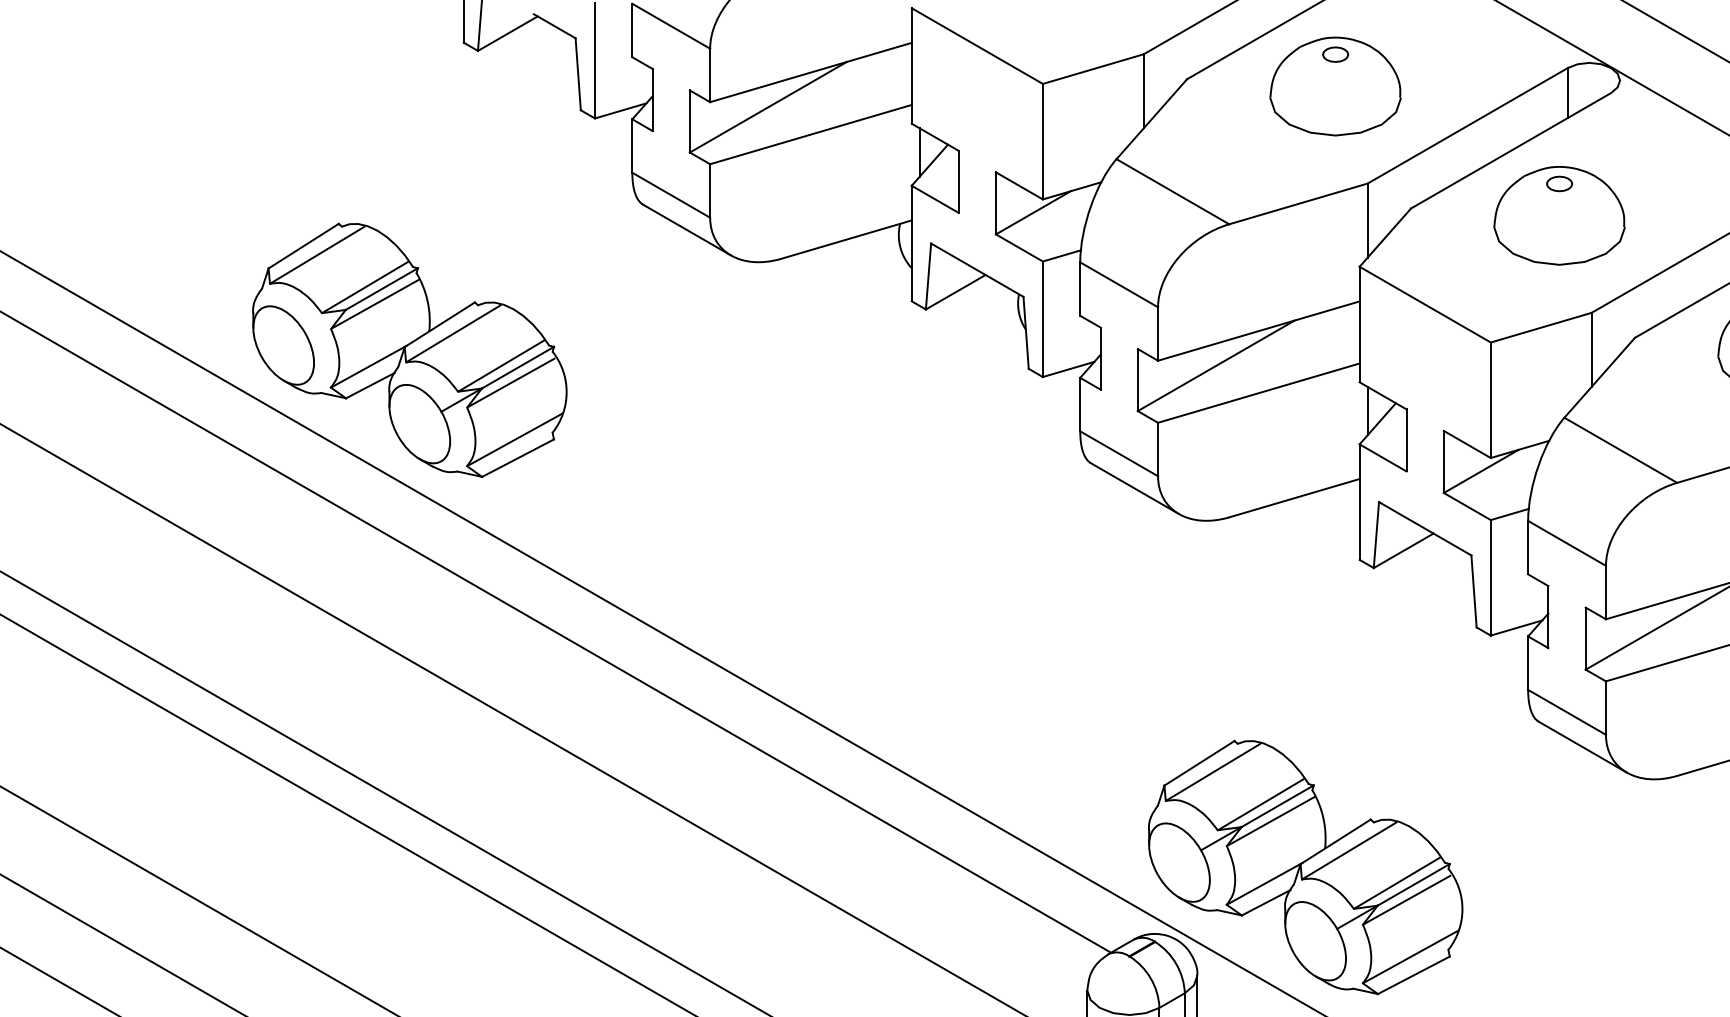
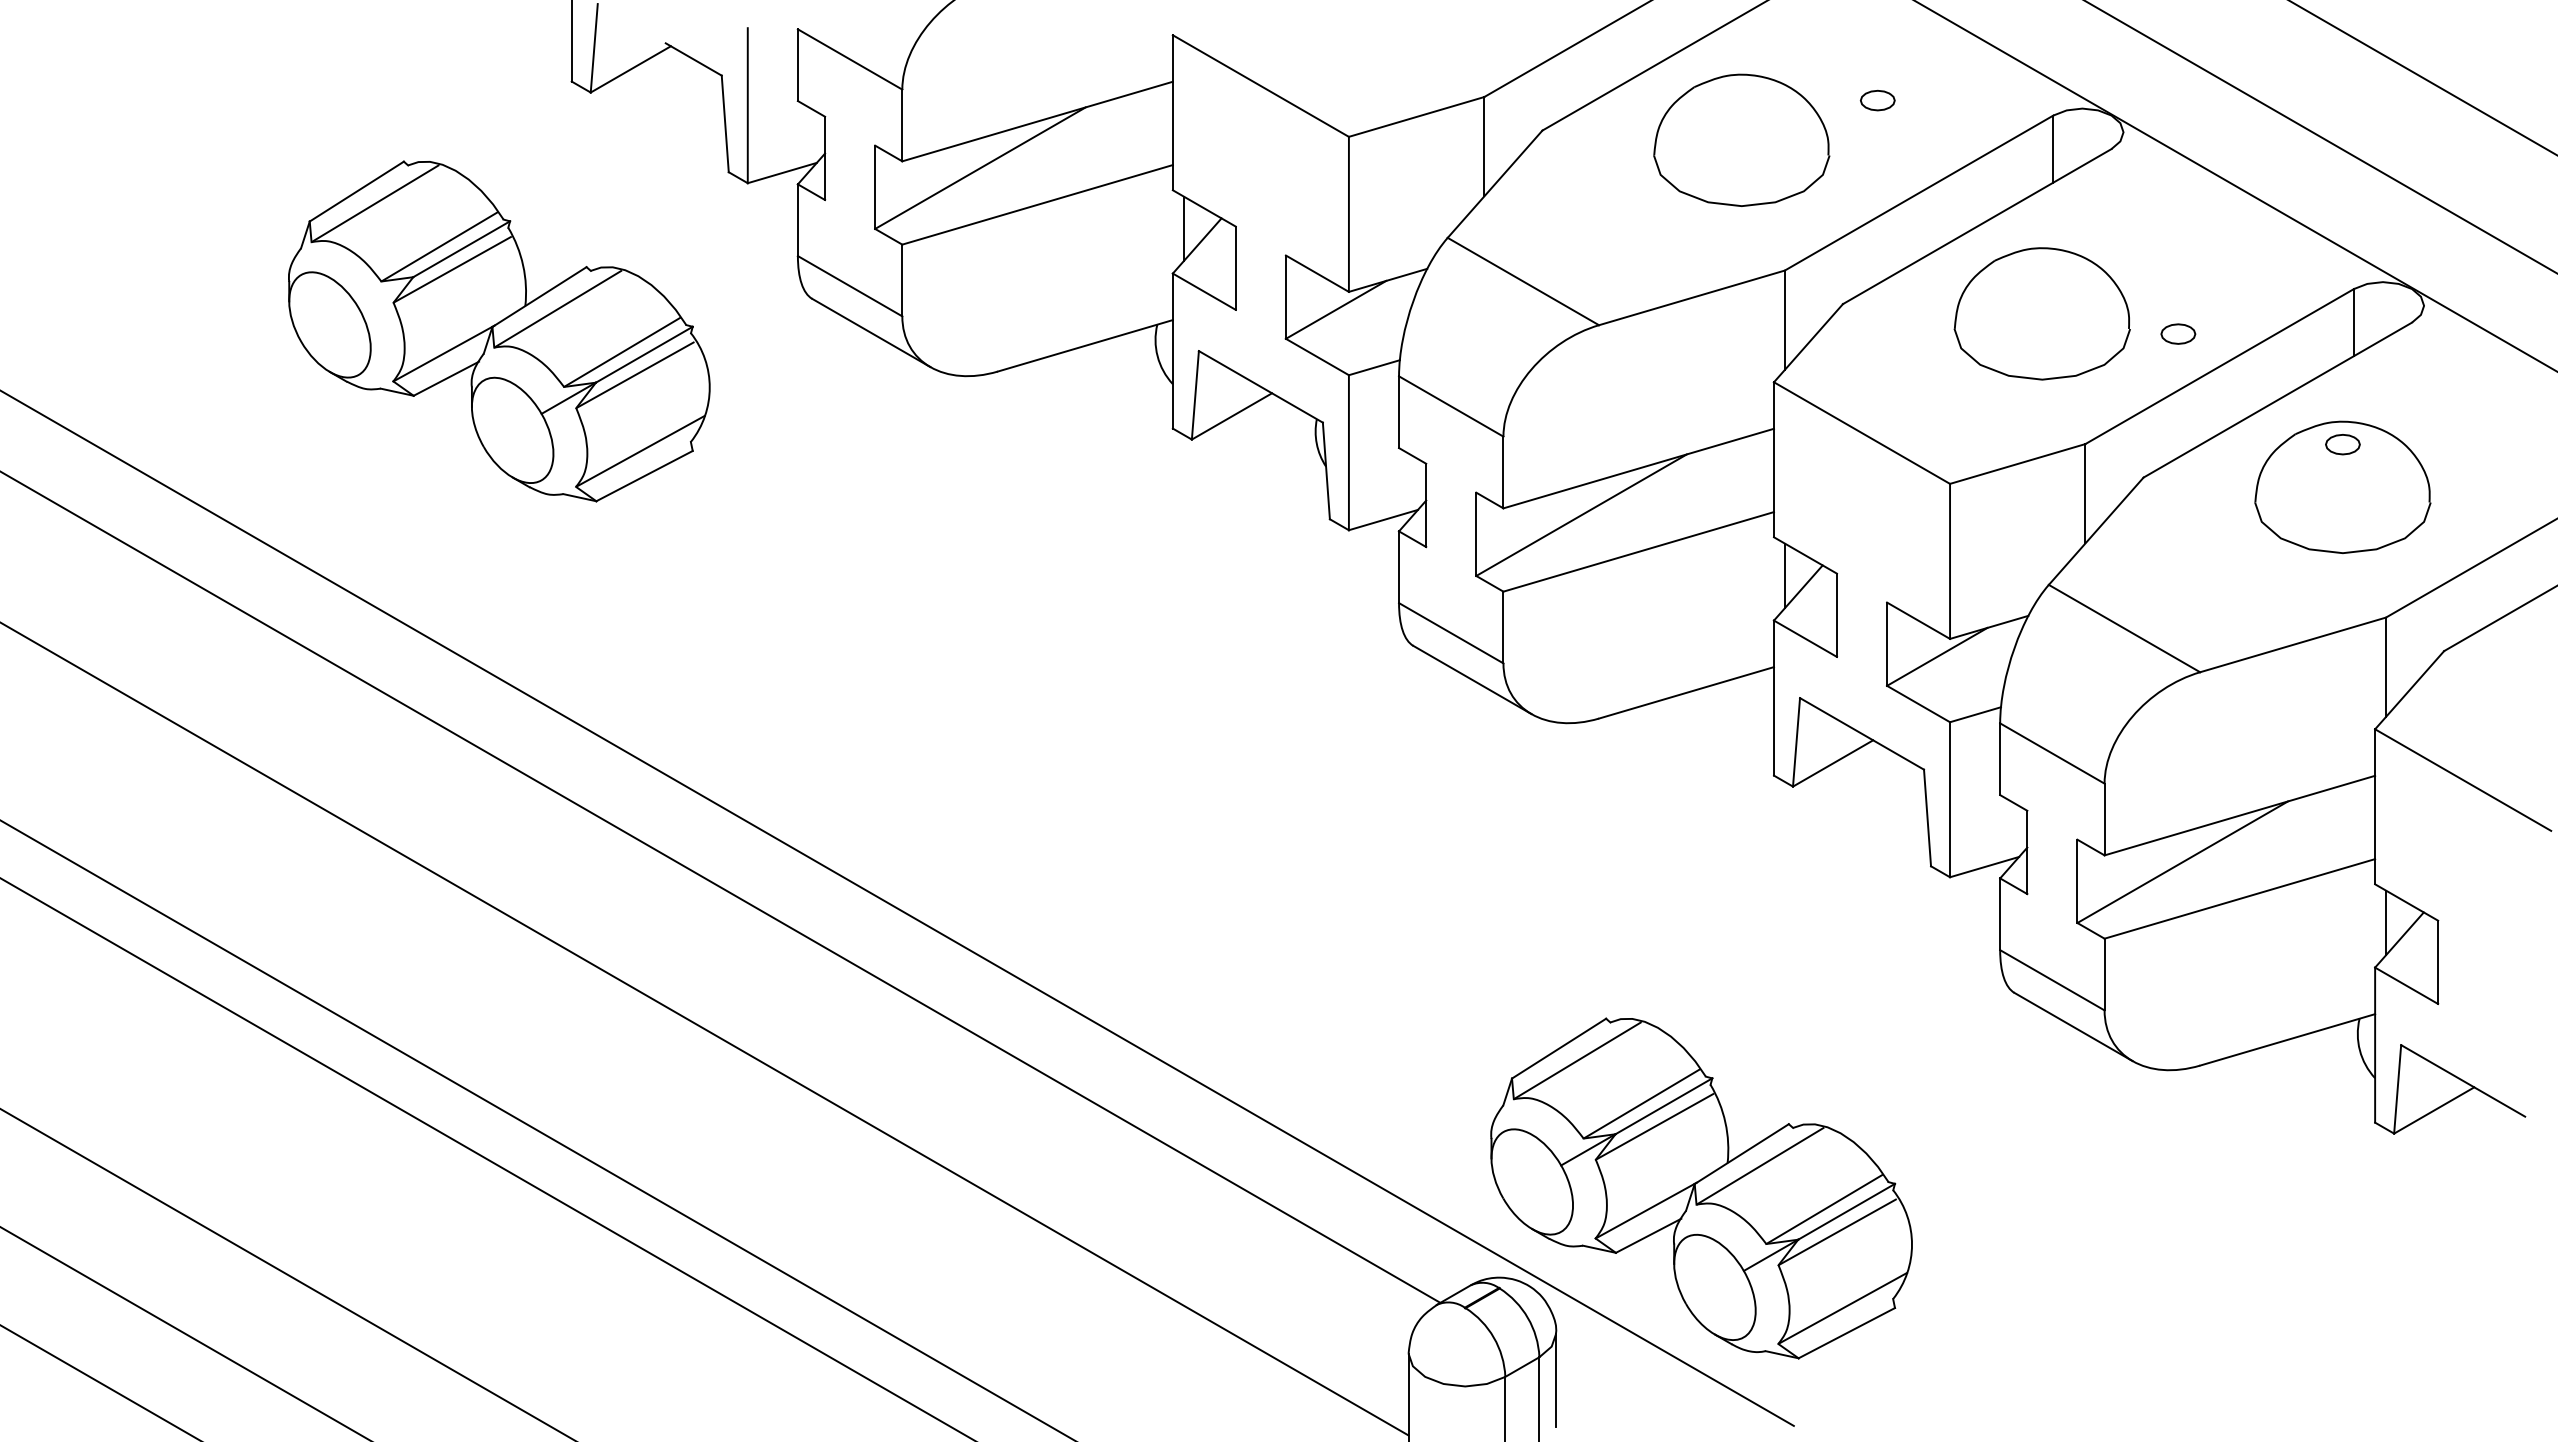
part: (1335, 54) -> (1877, 100), moved
part: (1559, 183) -> (2178, 333), moved
part: (410, 350) -> (499, 331), moved

